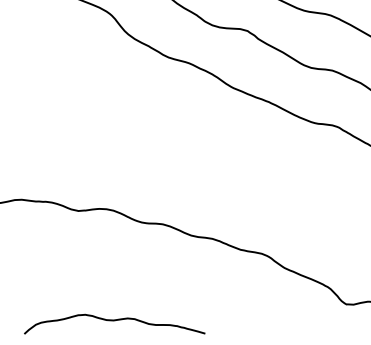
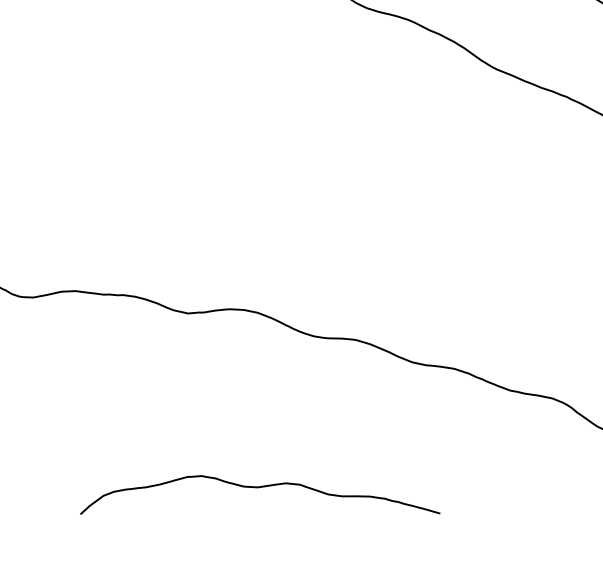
curve: (114, 321) -> (259, 489), moved

